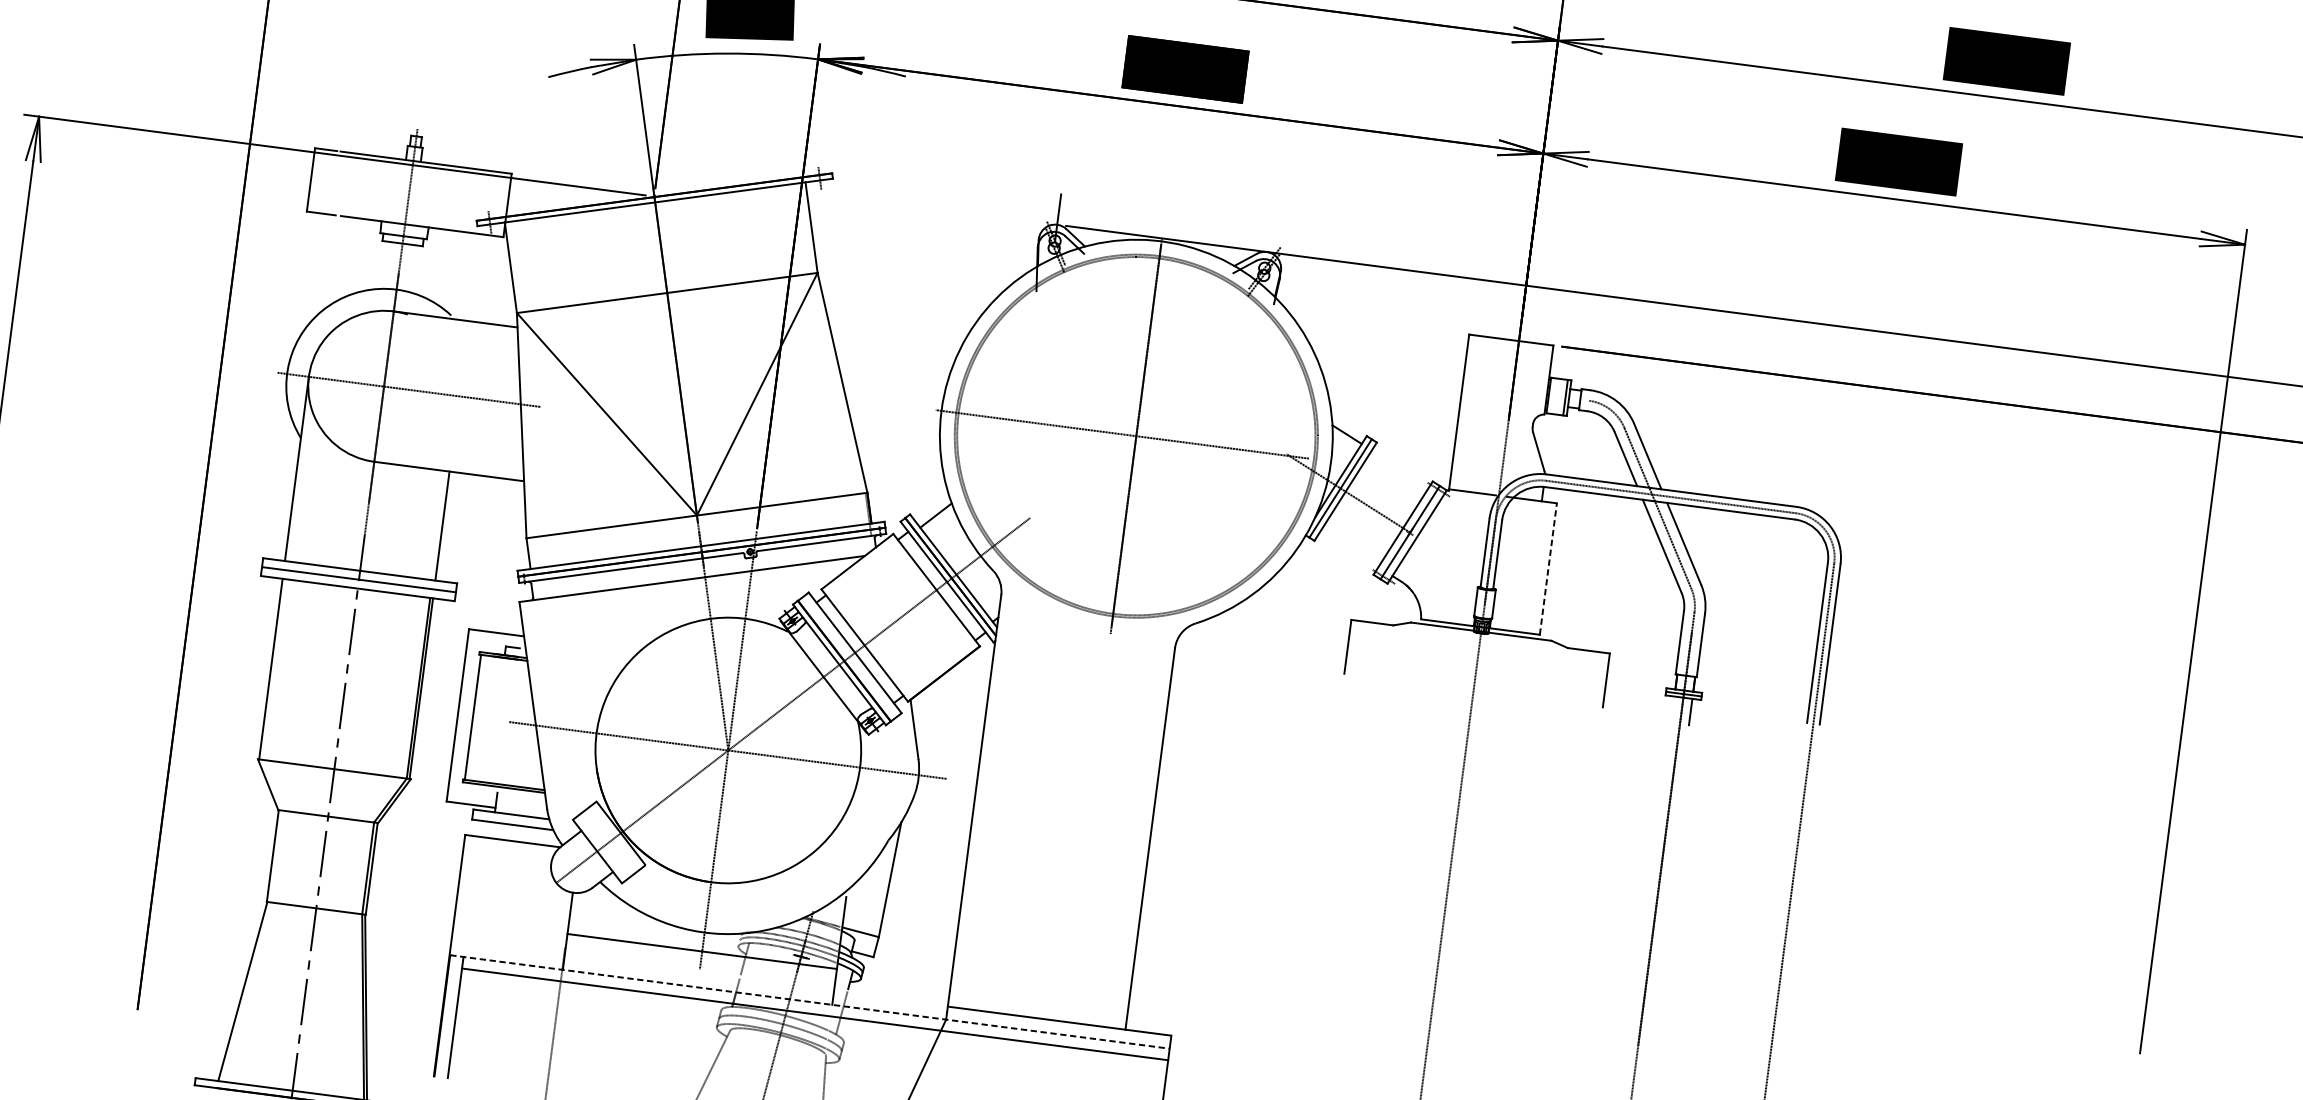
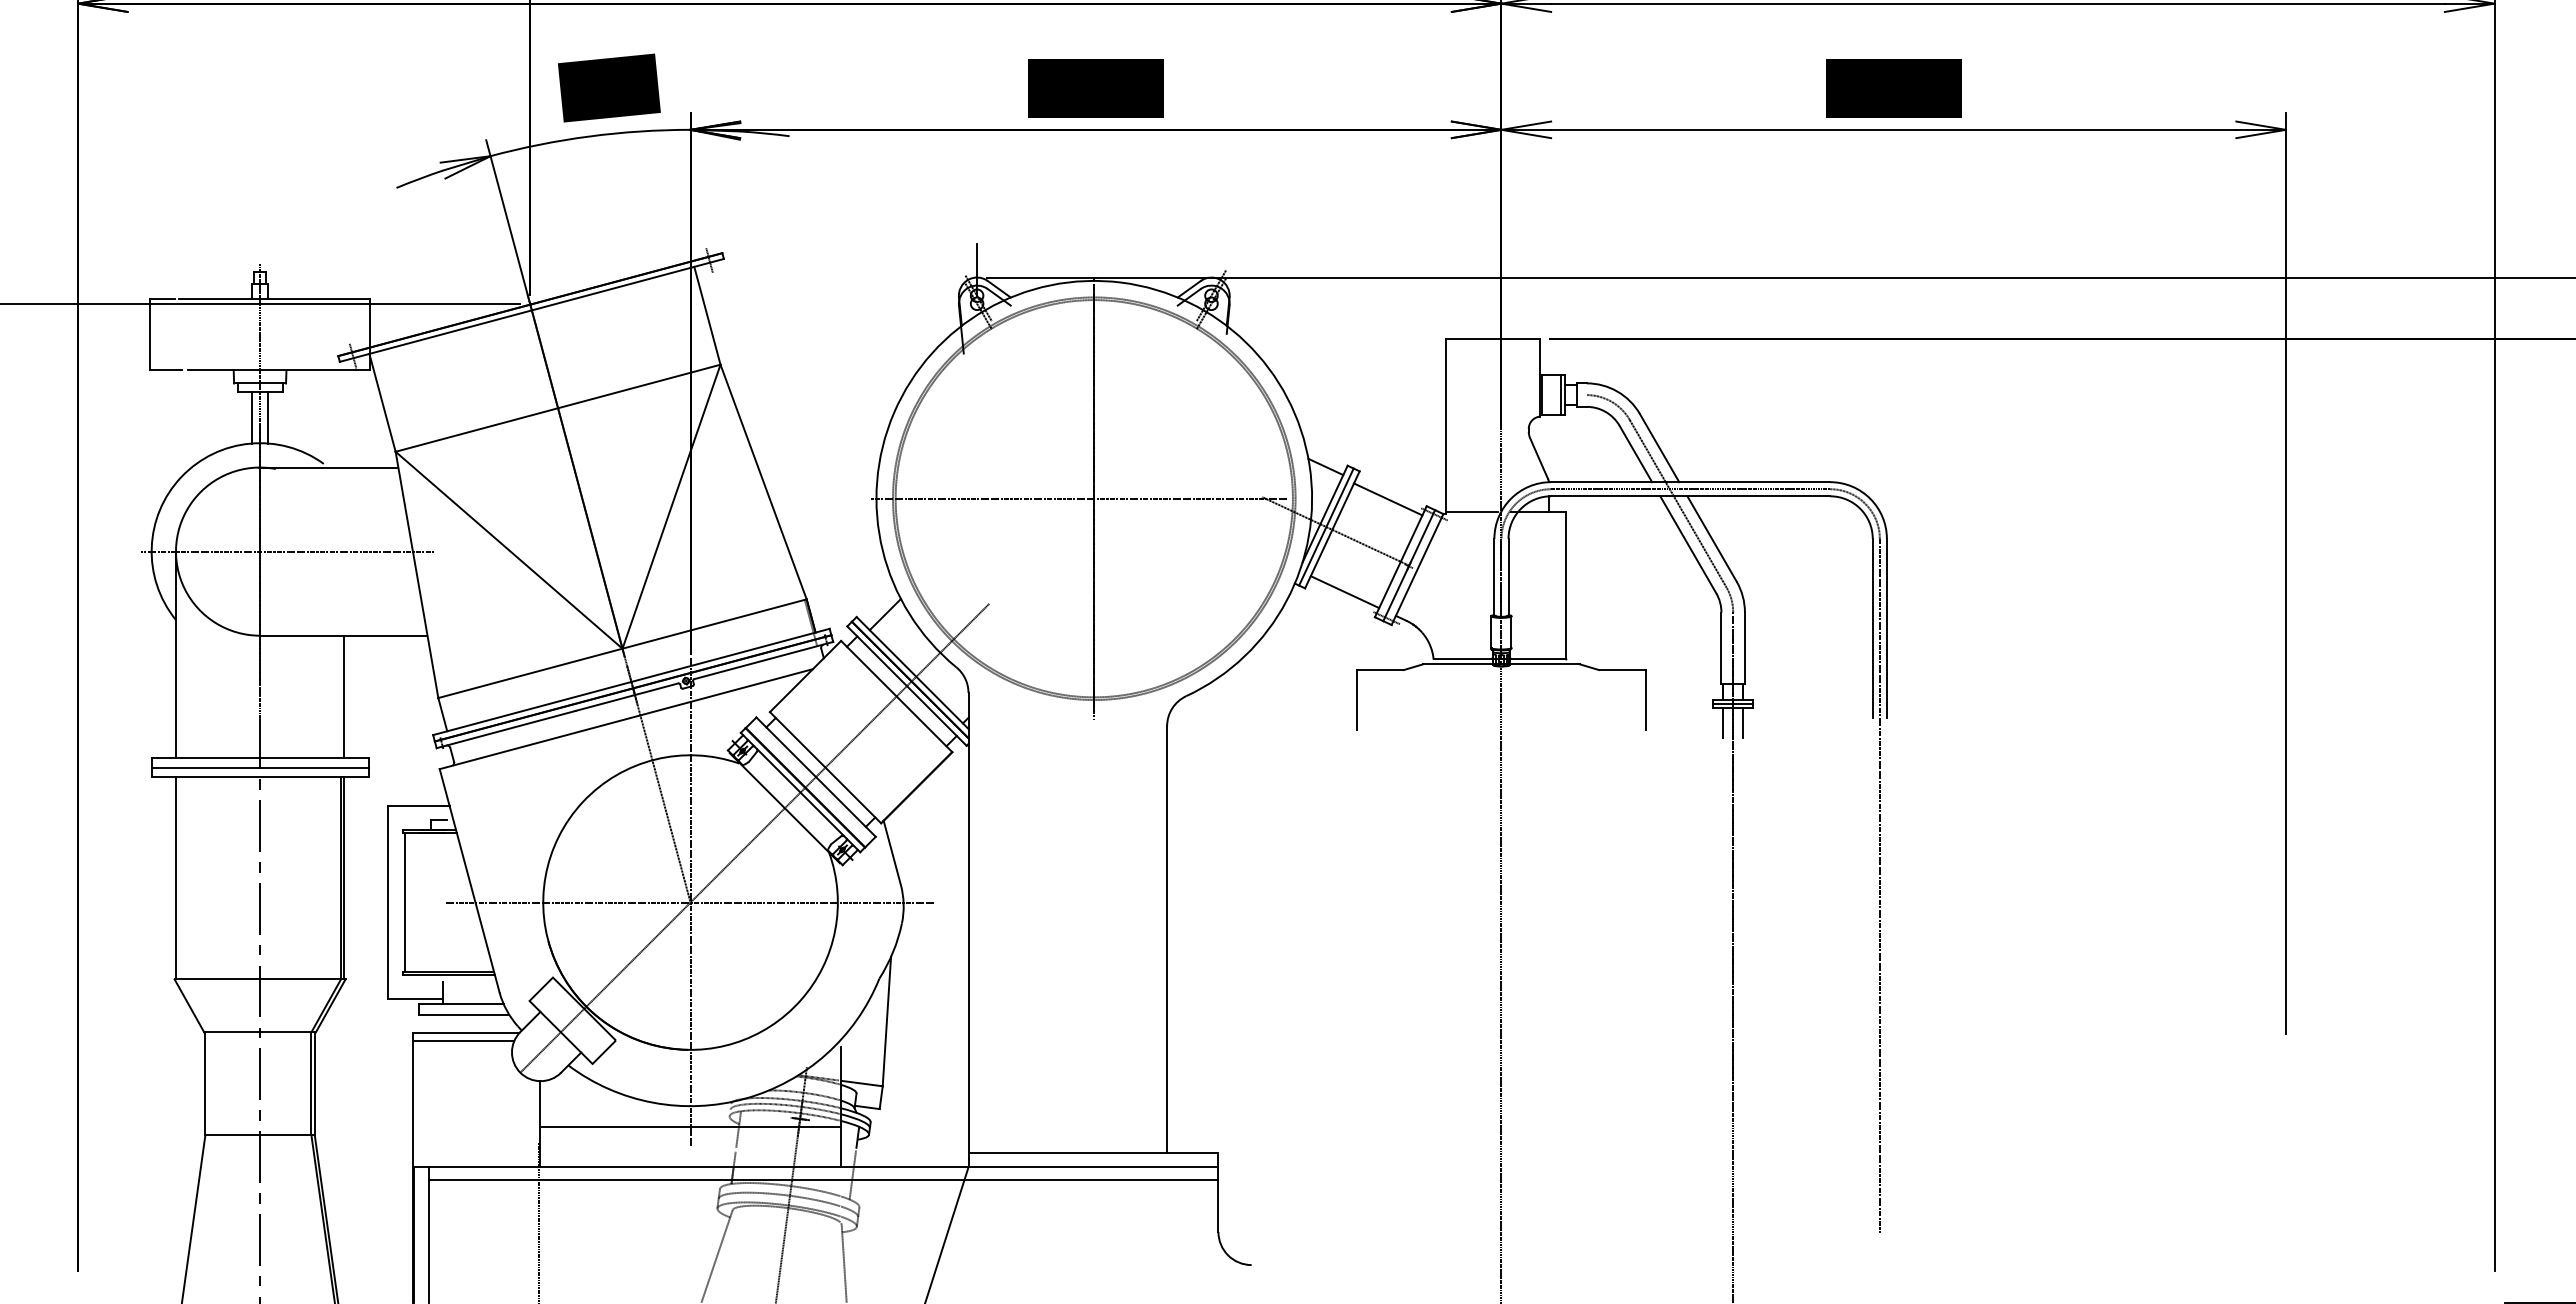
line: (391, 265) -> (251, 417), added
line: (407, 267) -> (268, 417), added
line: (1399, 471) -> (1388, 499), added
line: (1349, 549) -> (1344, 592), added
line: (1548, 568) -> (1566, 585), dashed -> solid
line: (1673, 709) -> (1723, 722), added
line: (509, 848) -> (463, 1041), added
line: (810, 1002) -> (816, 1167), dashed -> solid

